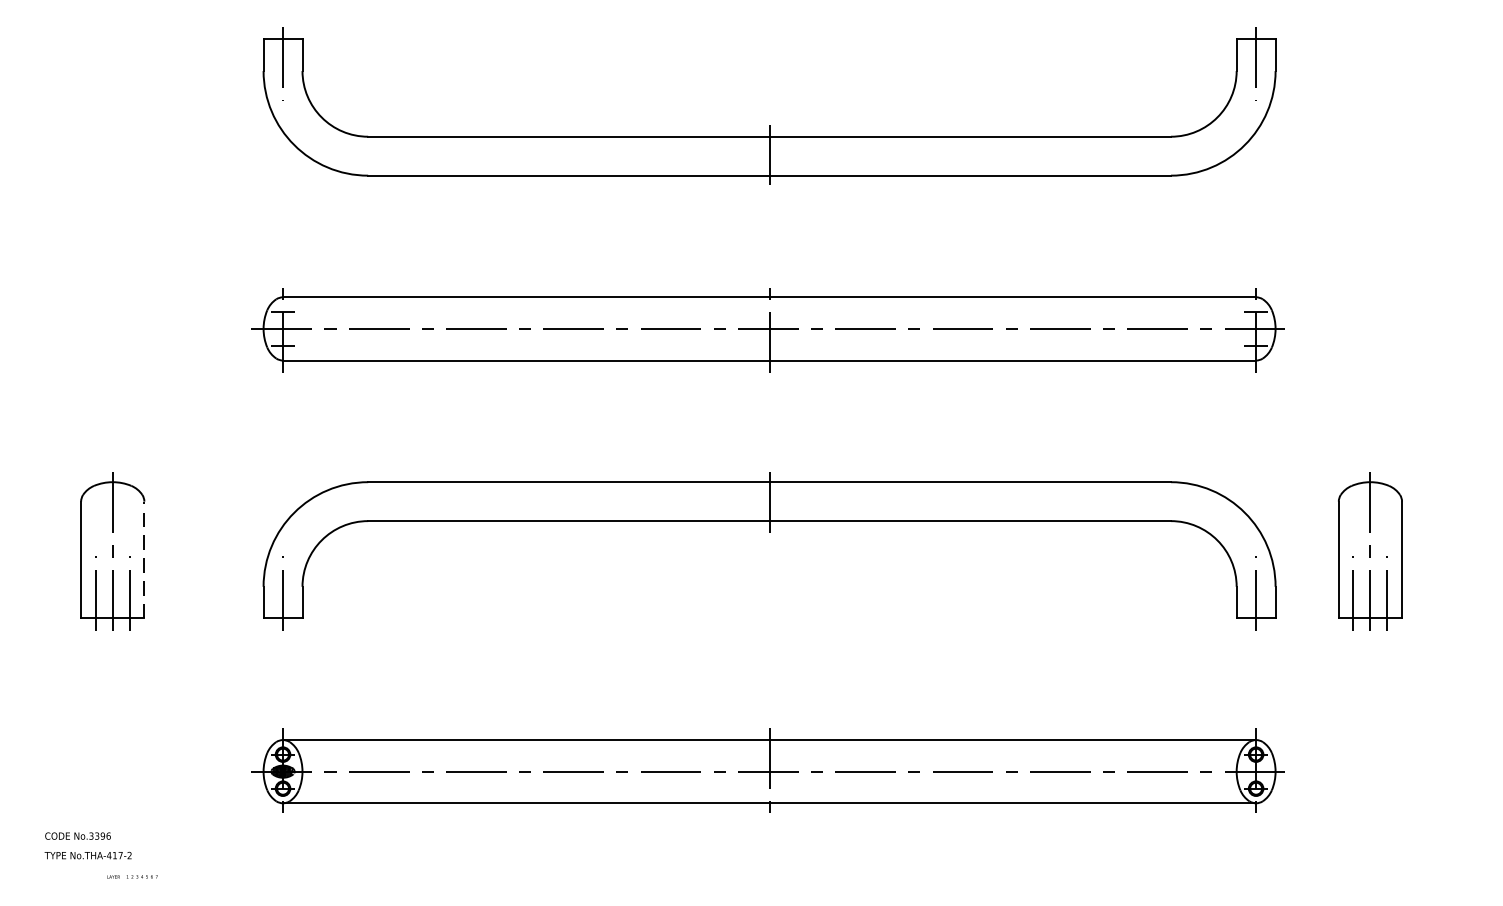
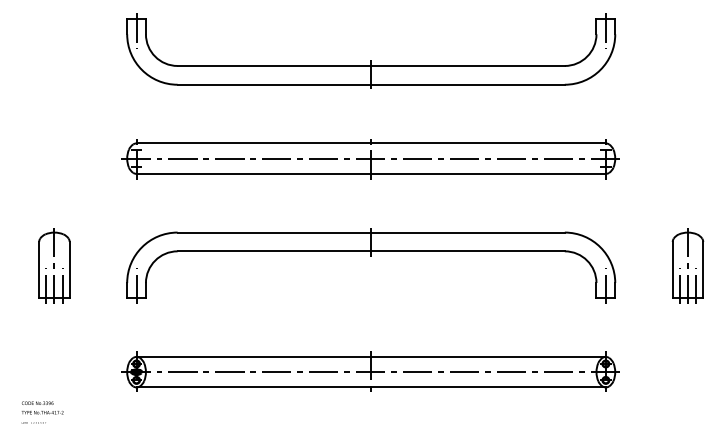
part: (1369, 550) -> (687, 265), moved
line: (143, 558) -> (69, 269), dashed -> solid
text: (131, 875) -> (33, 422), moved

